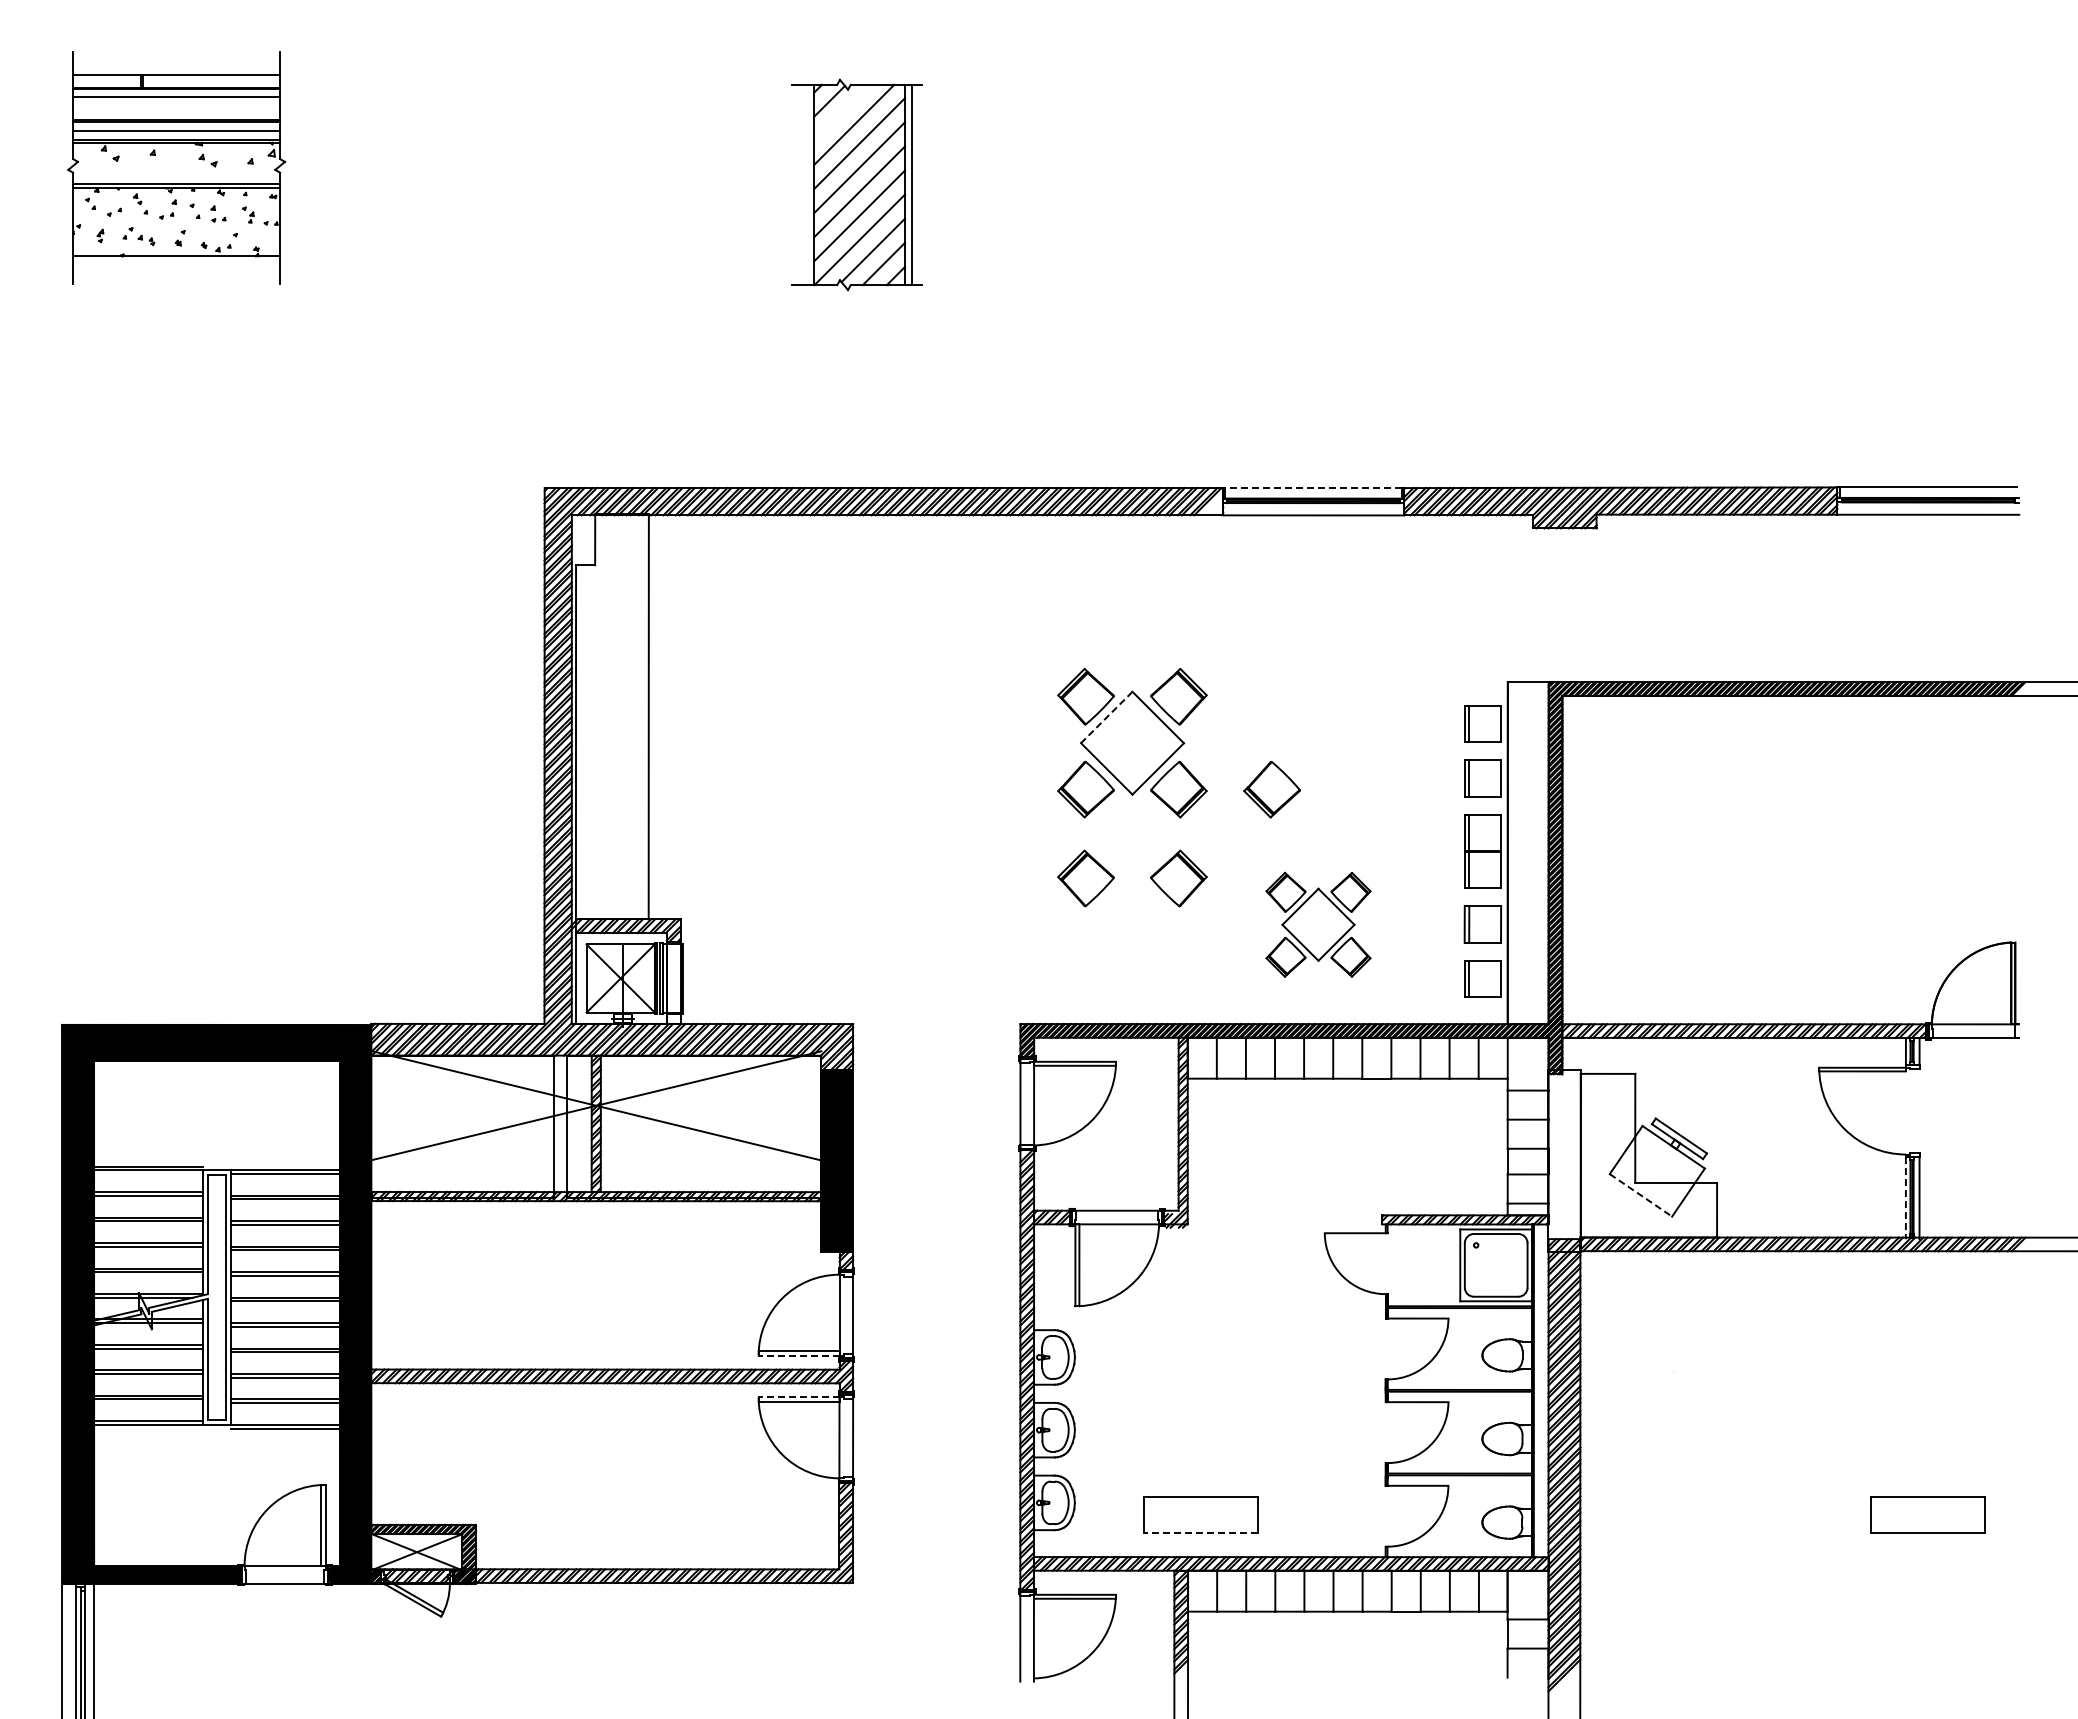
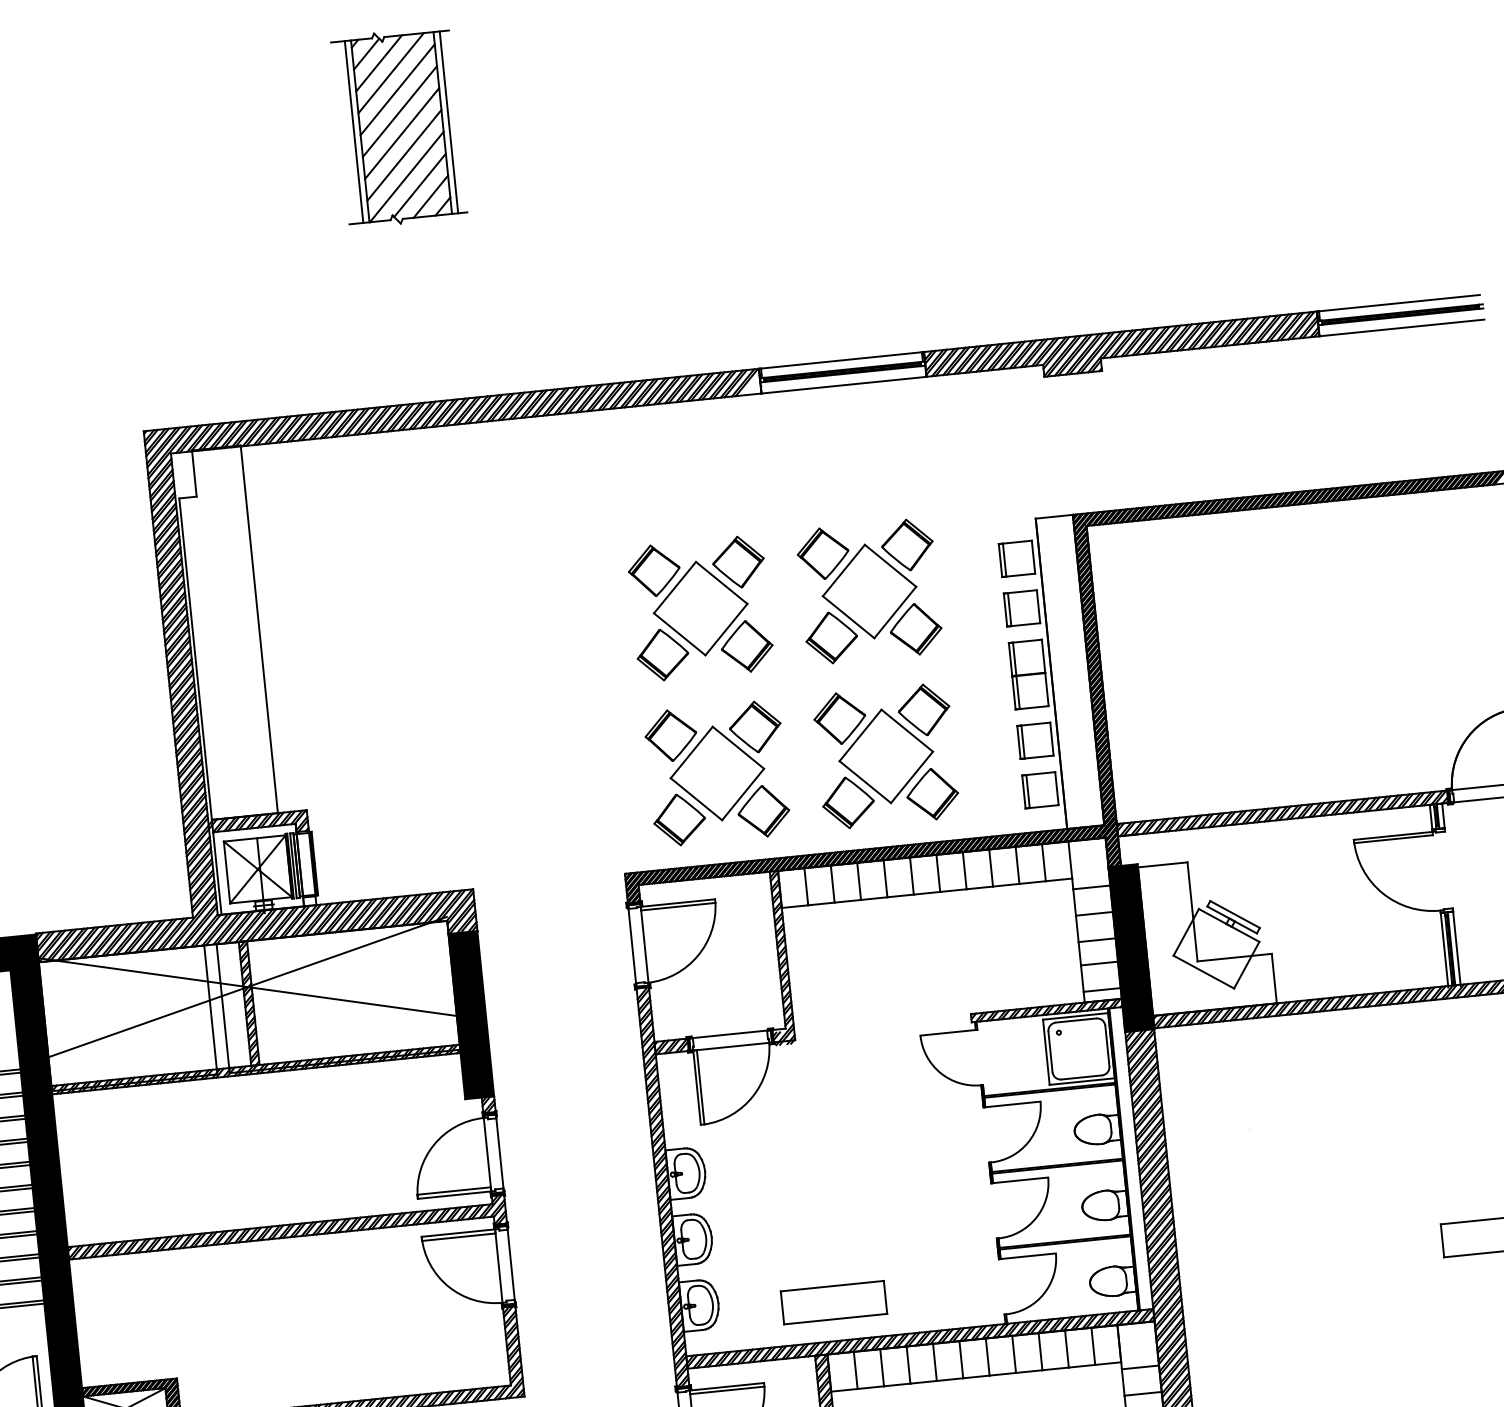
line: (842, 112) -> (379, 62), added
line: (807, 184) -> (354, 131), added
line: (1313, 488) -> (841, 360), dashed -> solid
line: (1106, 717) -> (674, 587), dashed -> solid
part: (1318, 743) -> (869, 591), added
part: (1318, 924) -> (886, 756), size x1.43
part: (1132, 935) -> (718, 783), added
fill: (1564, 1161) -> (1131, 948), added
line: (1640, 1195) -> (1203, 972), dashed -> solid
line: (1905, 1198) -> (1444, 950), dashed -> solid
line: (798, 1355) -> (454, 1195), dashed -> solid
line: (798, 1397) -> (457, 1233), dashed -> solid
line: (1200, 1533) -> (835, 1319), dashed -> solid

